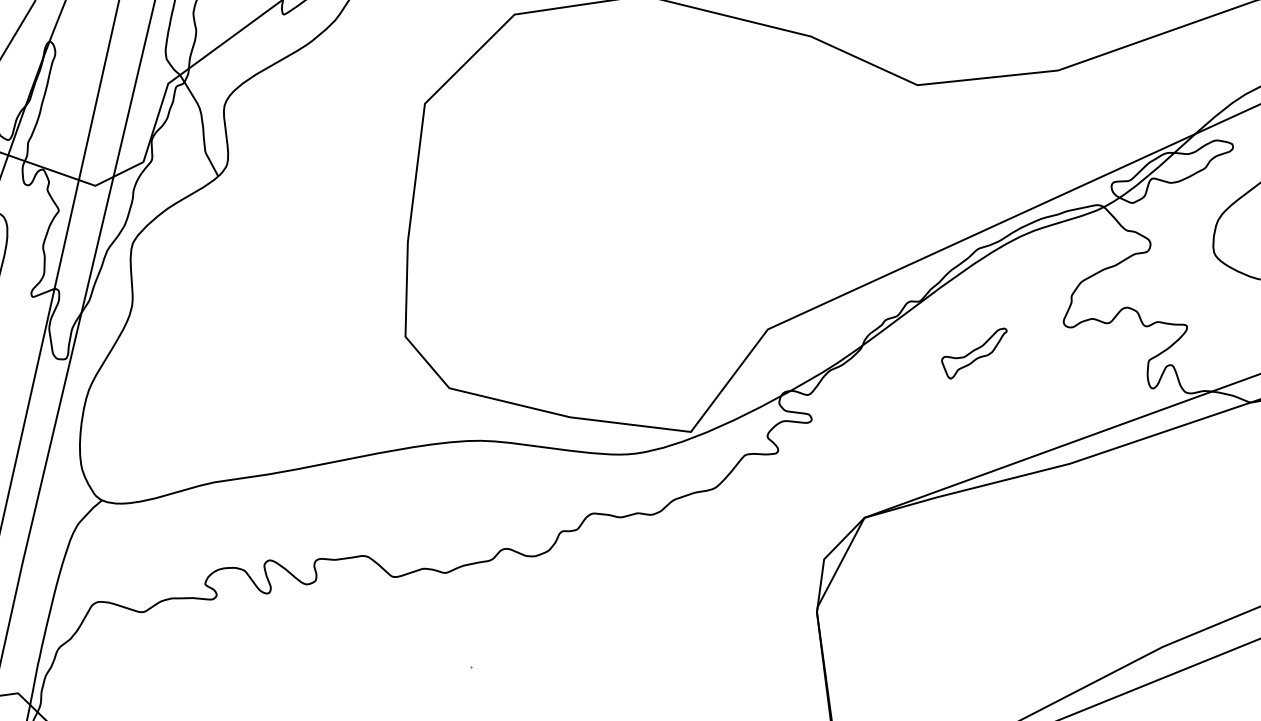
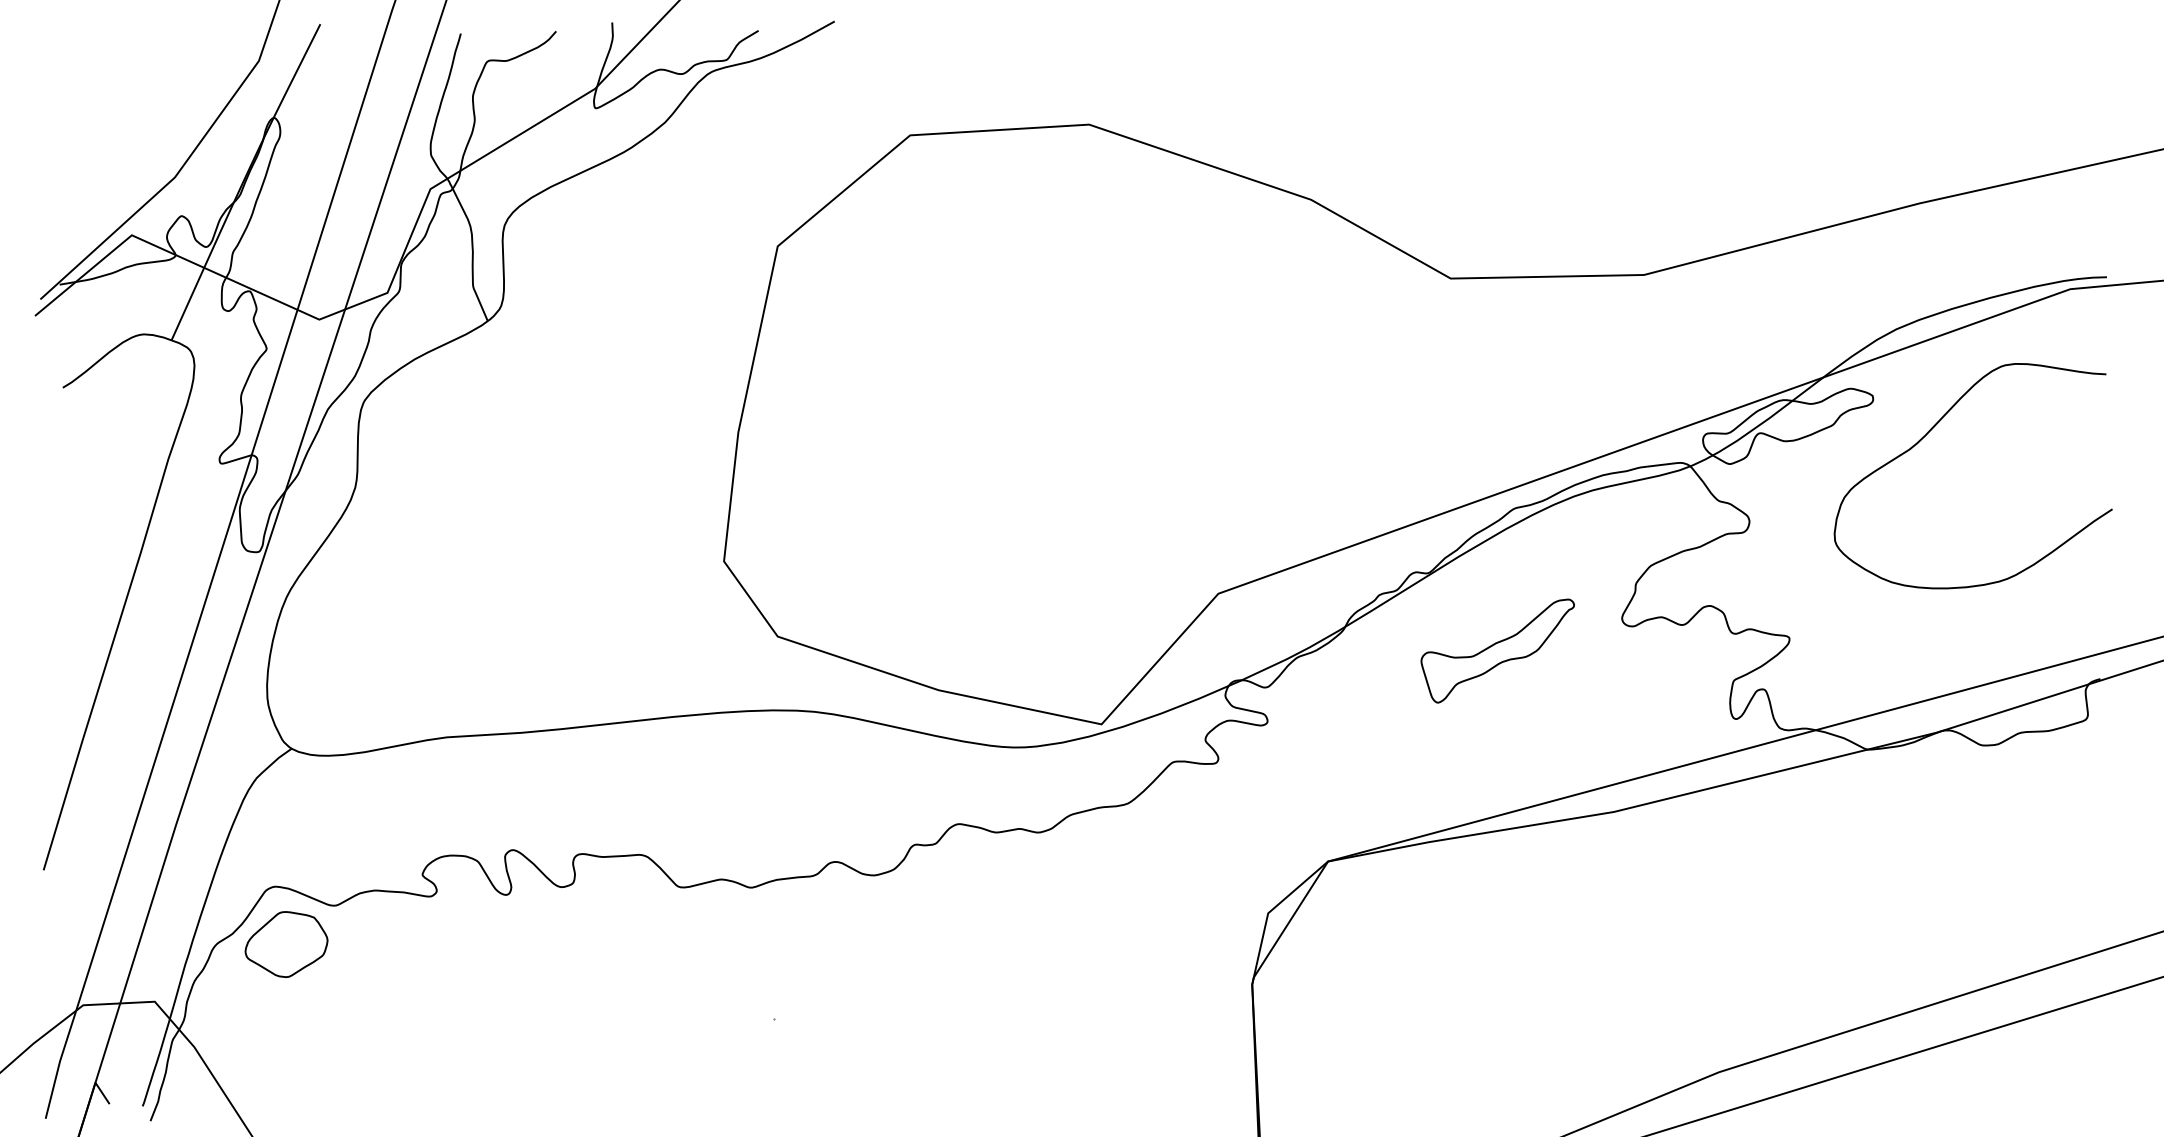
part: (974, 353) -> (1497, 650), size x1.67
part: (110, 643) -> (286, 944), added

